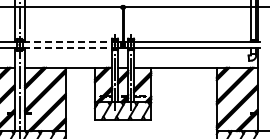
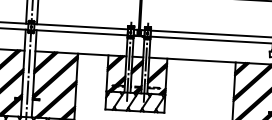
line: (67, 41) -> (81, 26), dashed -> solid
line: (67, 47) -> (81, 32), dashed -> solid

